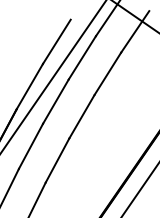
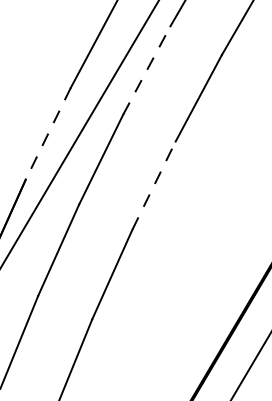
line: (82, 57) -> (147, 69), solid -> dashed
line: (29, 86) -> (47, 133), solid -> dashed
line: (82, 116) -> (155, 185), solid -> dashed

